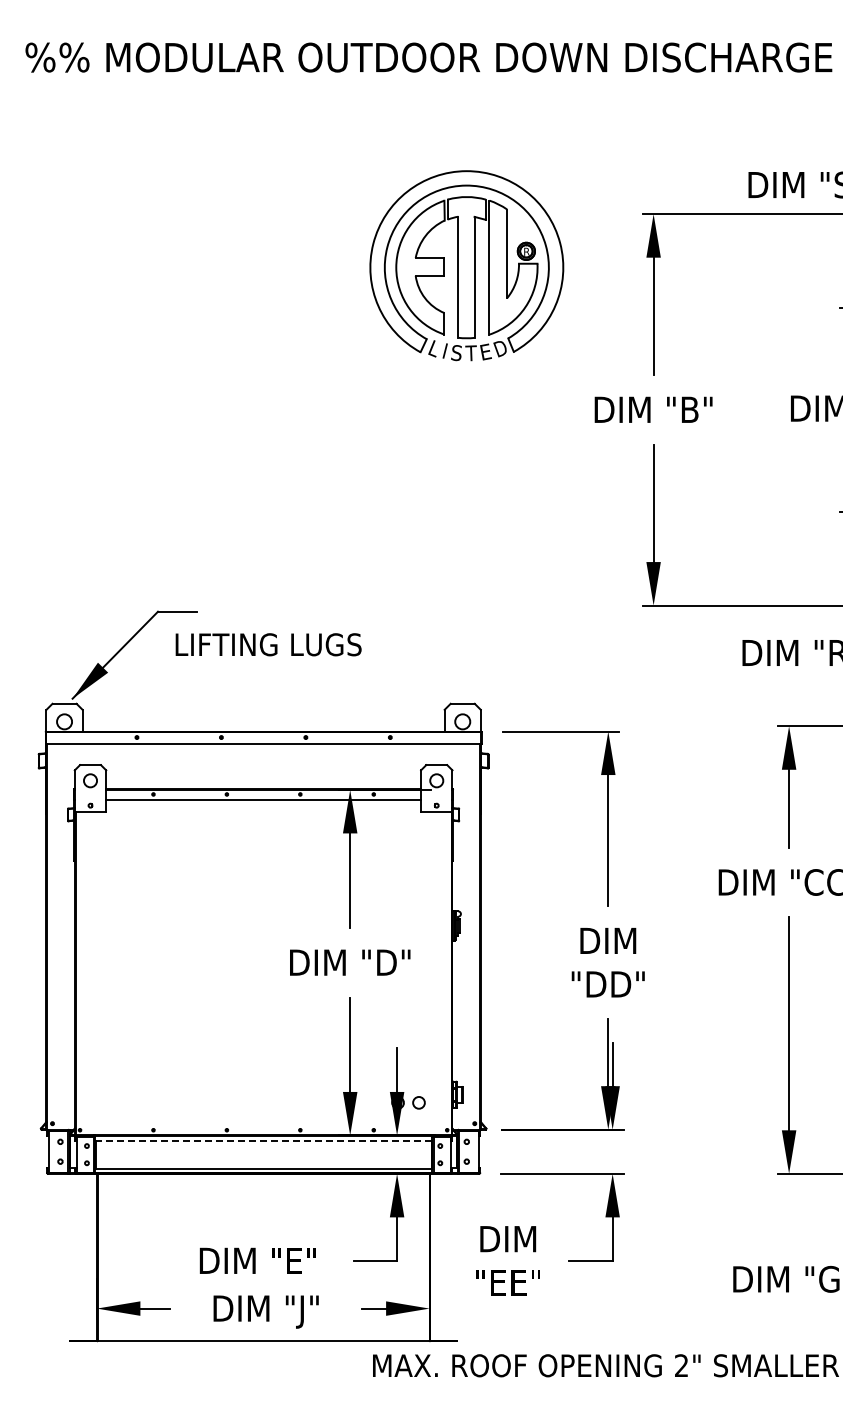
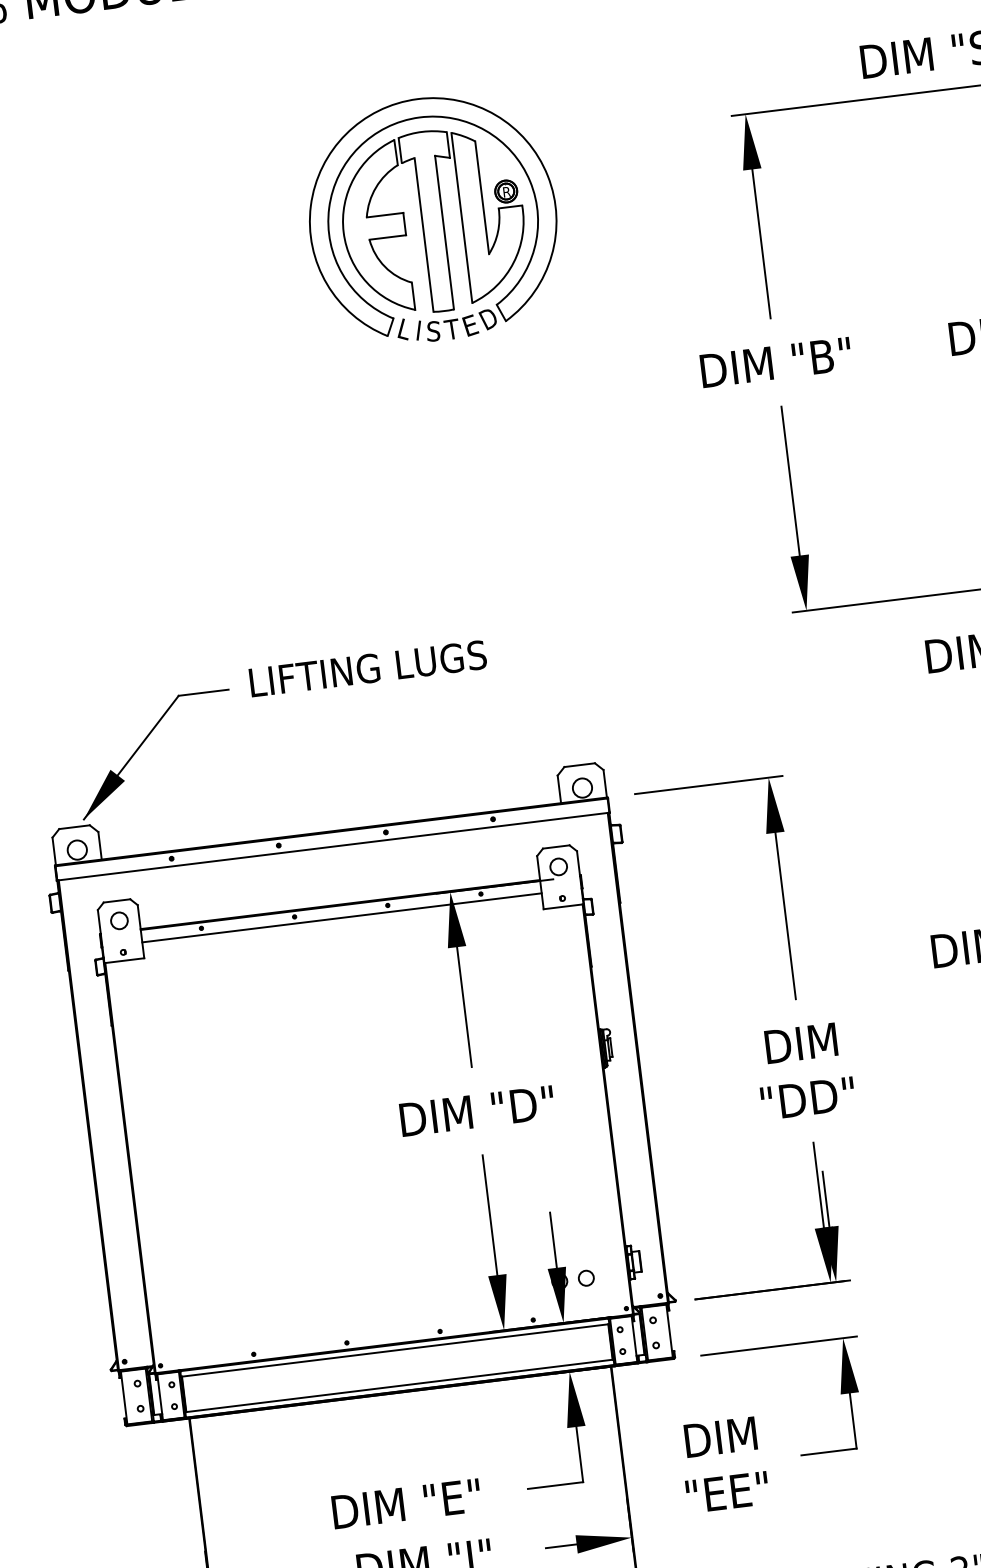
part: (466, 265) -> (432, 218), moved
text: (268, 644) -> (367, 668), moved
line: (263, 1140) -> (394, 1350), dashed -> solid

